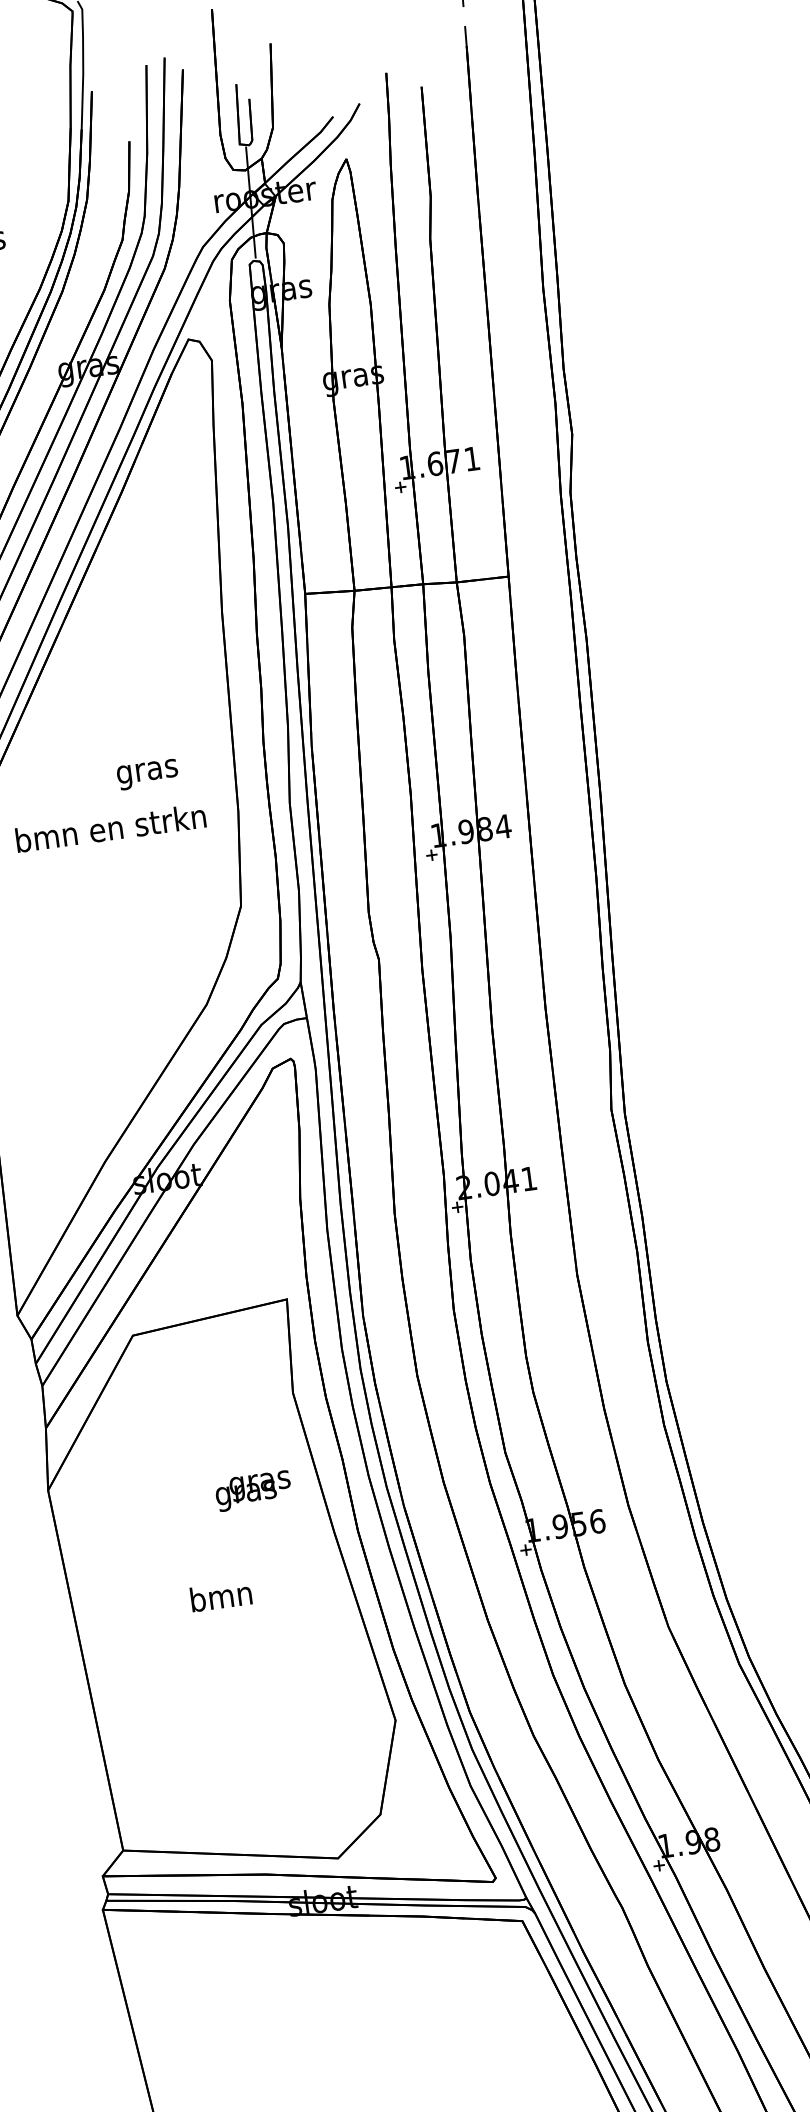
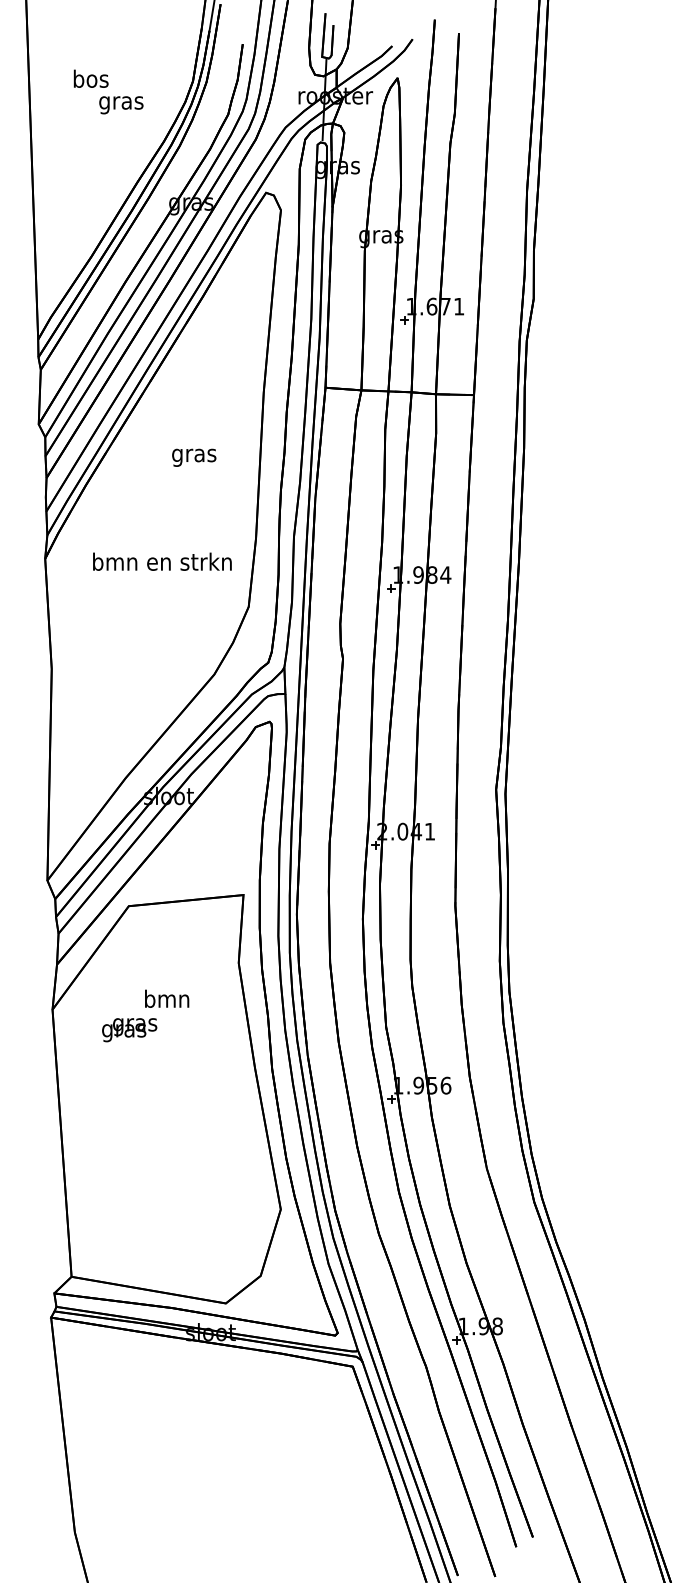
text: (148, 774) -> (194, 457), moved
text: (110, 827) -> (162, 561), moved
text: (253, 1491) -> (129, 1030), moved
text: (221, 1595) -> (167, 998), moved

